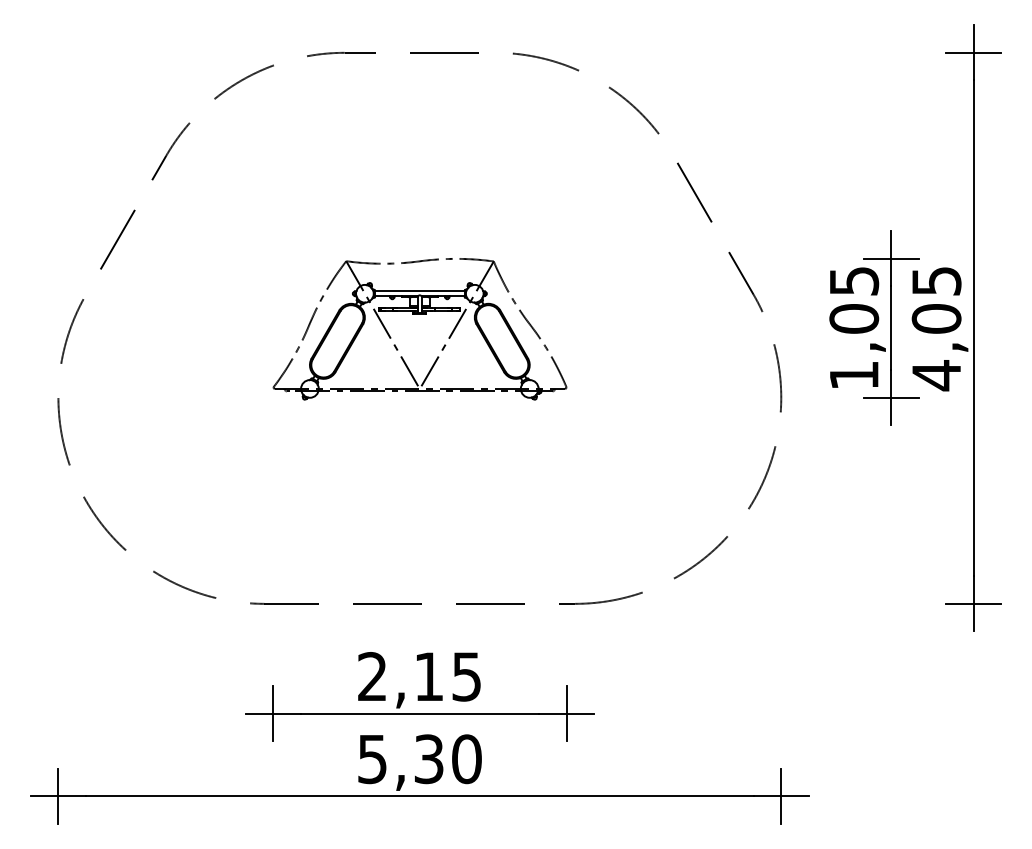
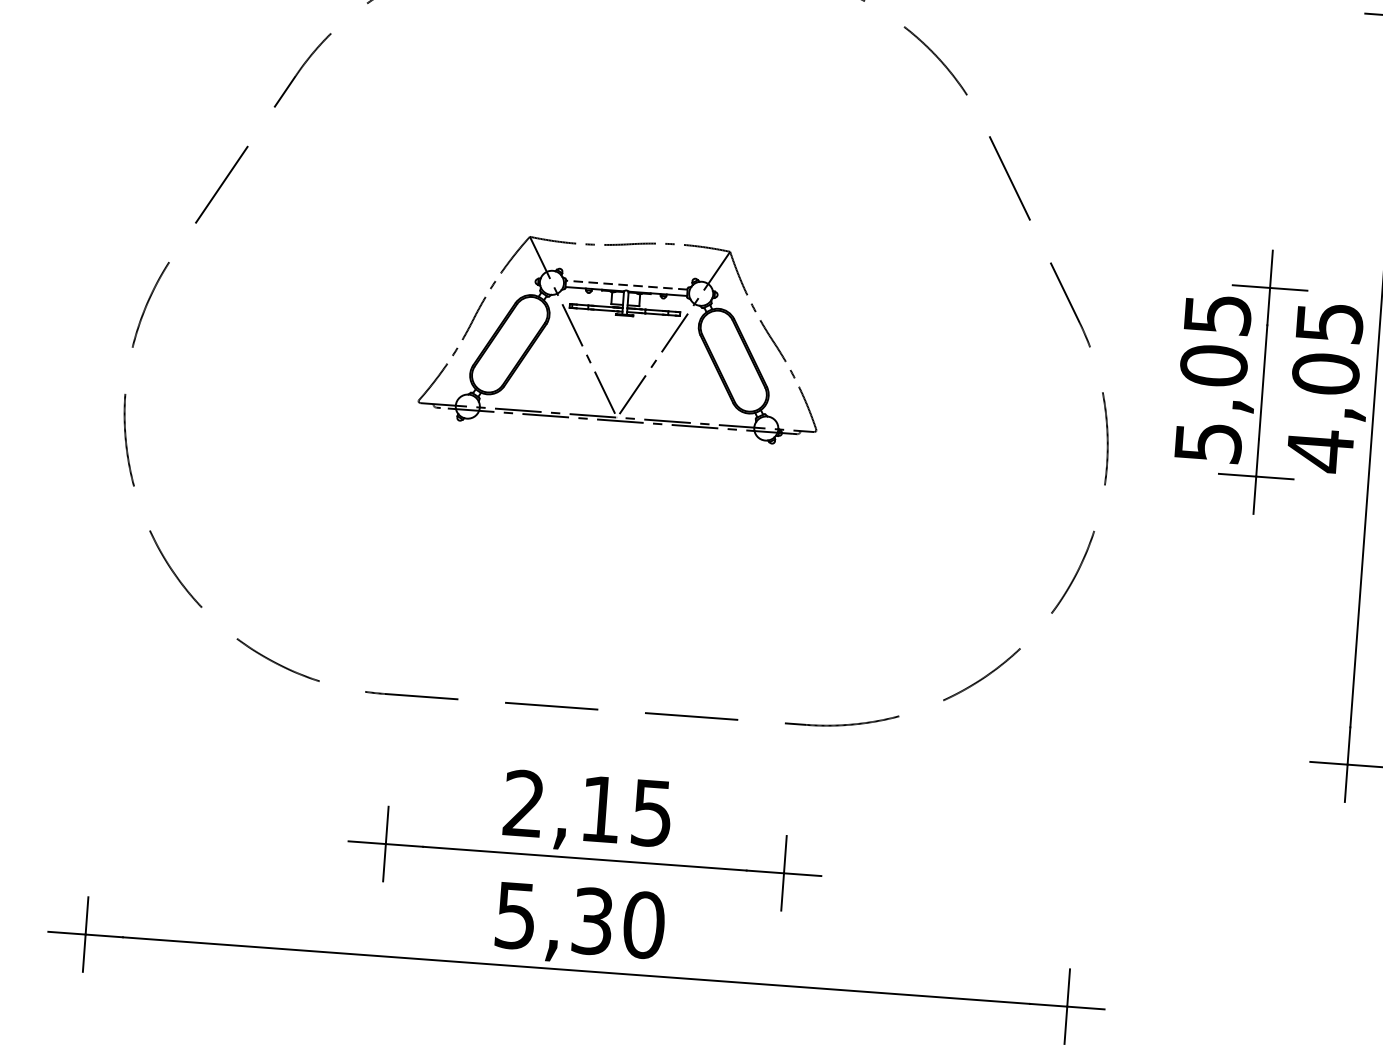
line: (419, 291) -> (626, 285), solid -> dashed
text: (854, 375) -> (1208, 442), 1,05 -> 5,05

